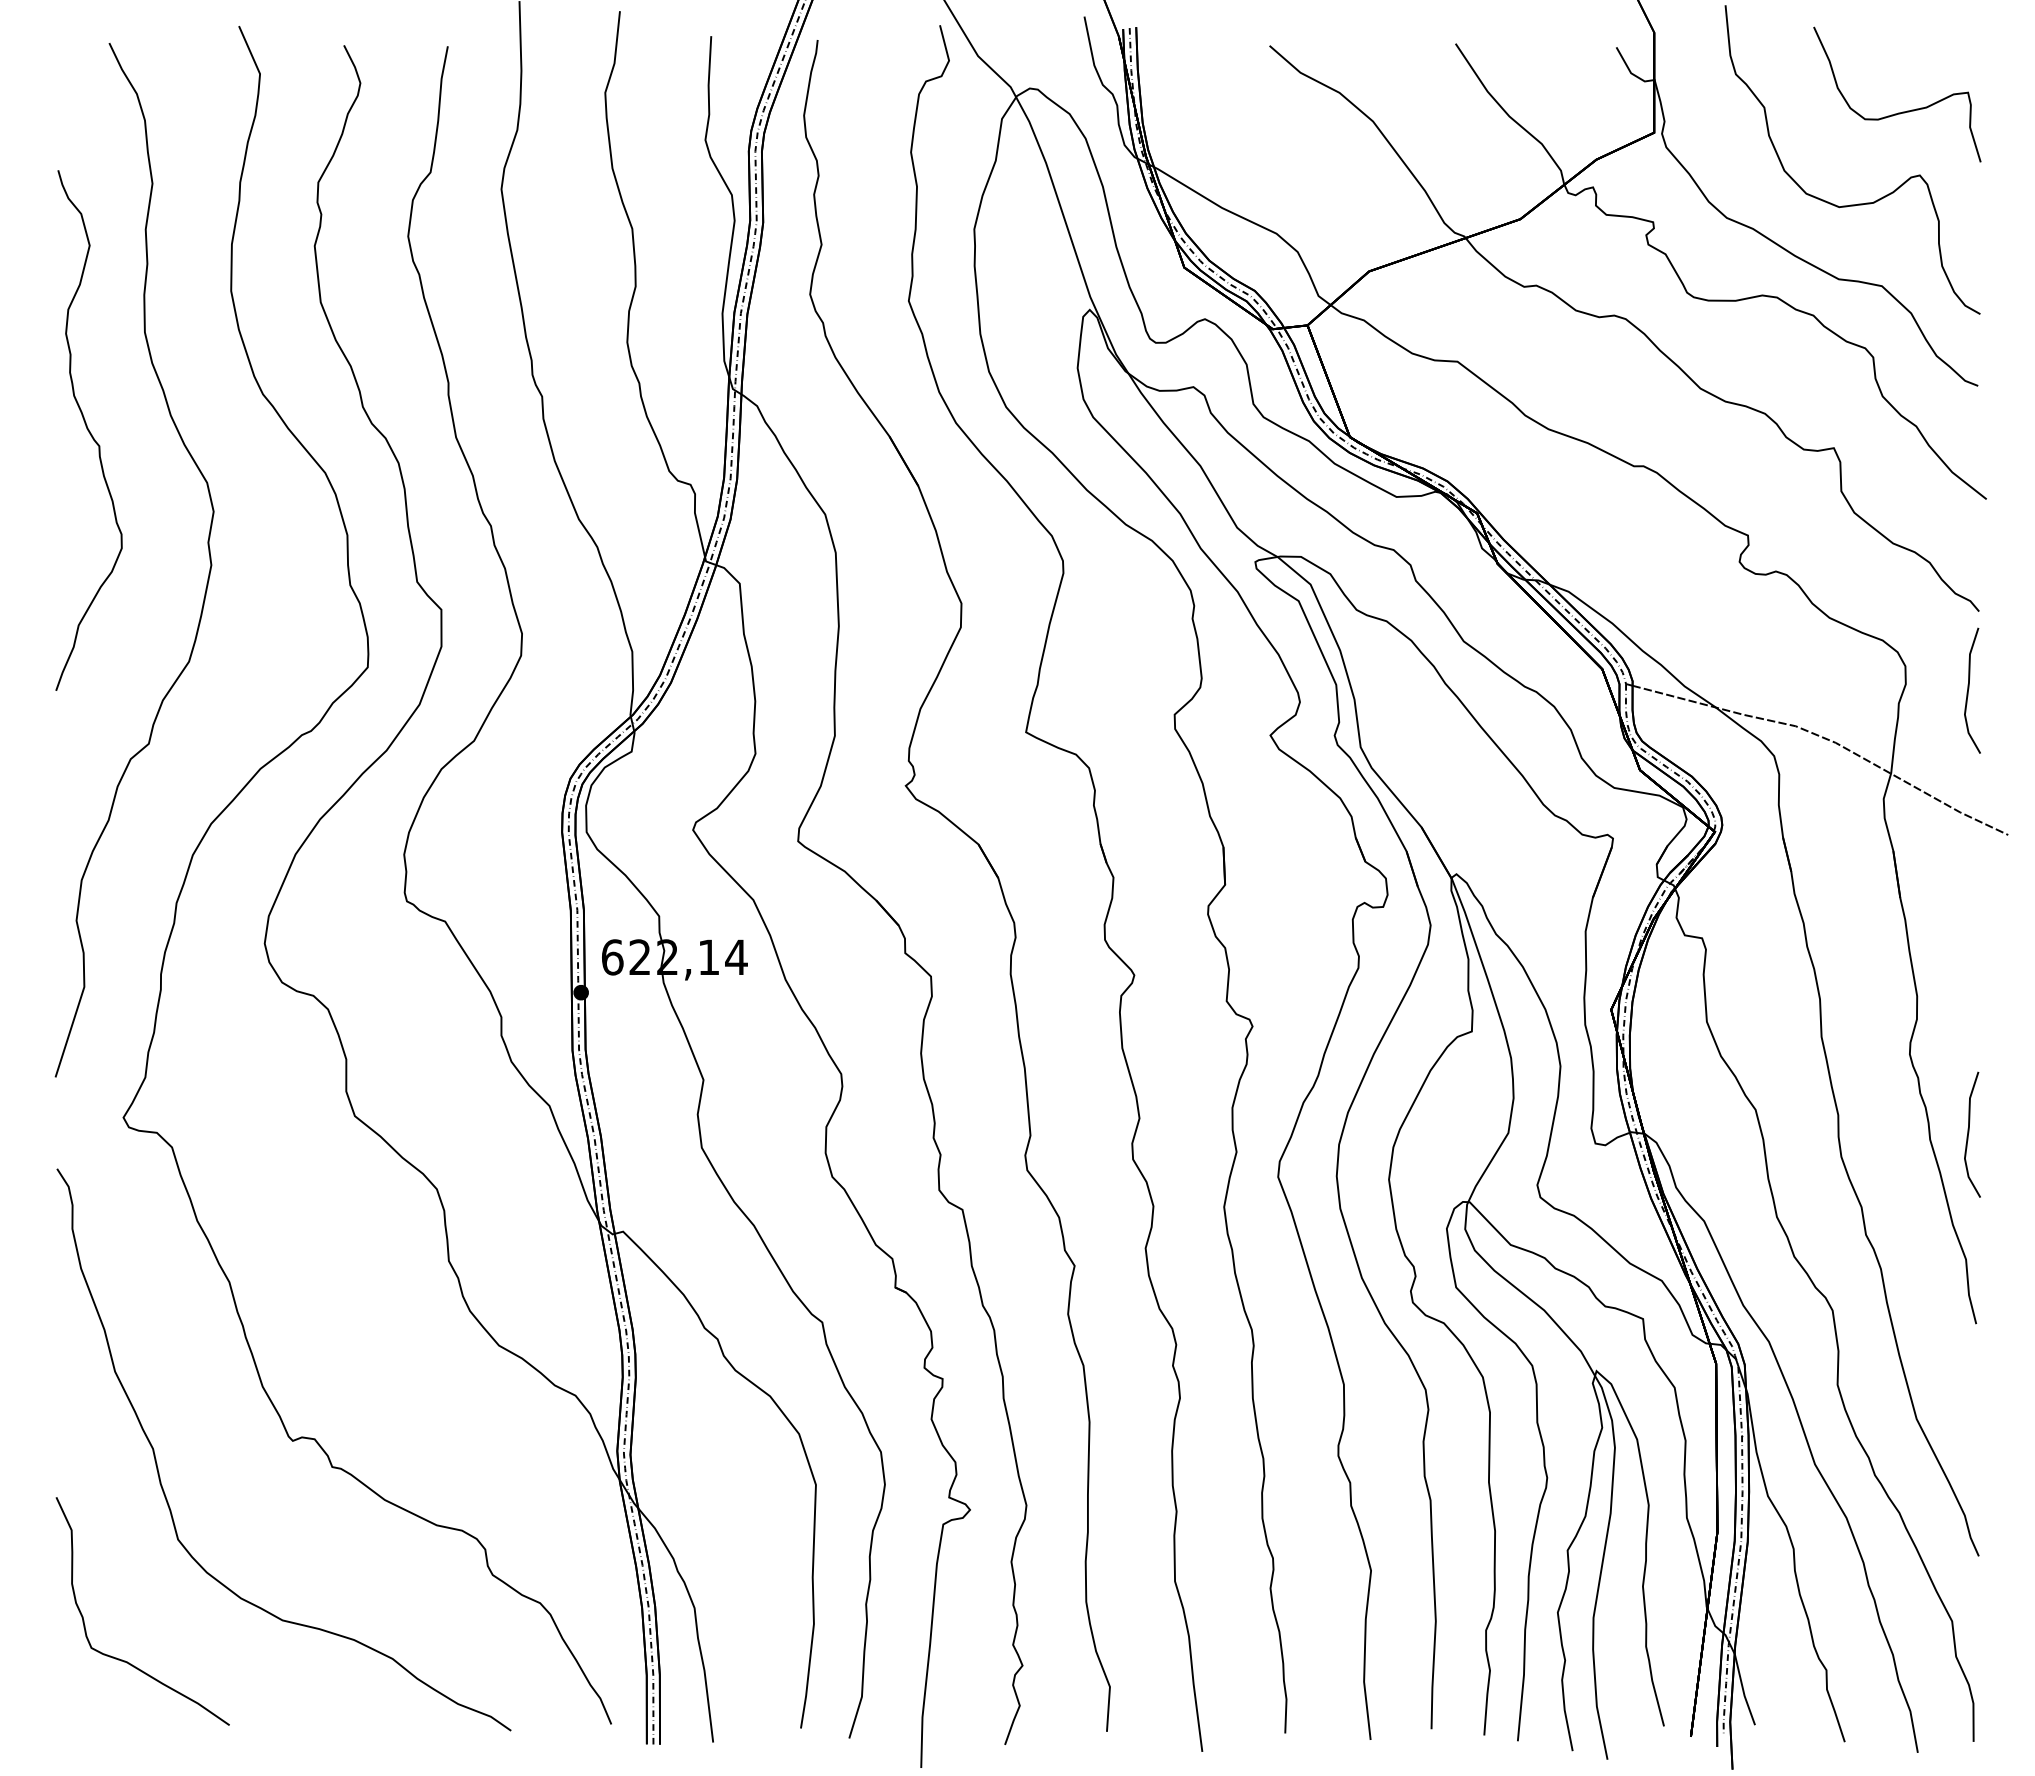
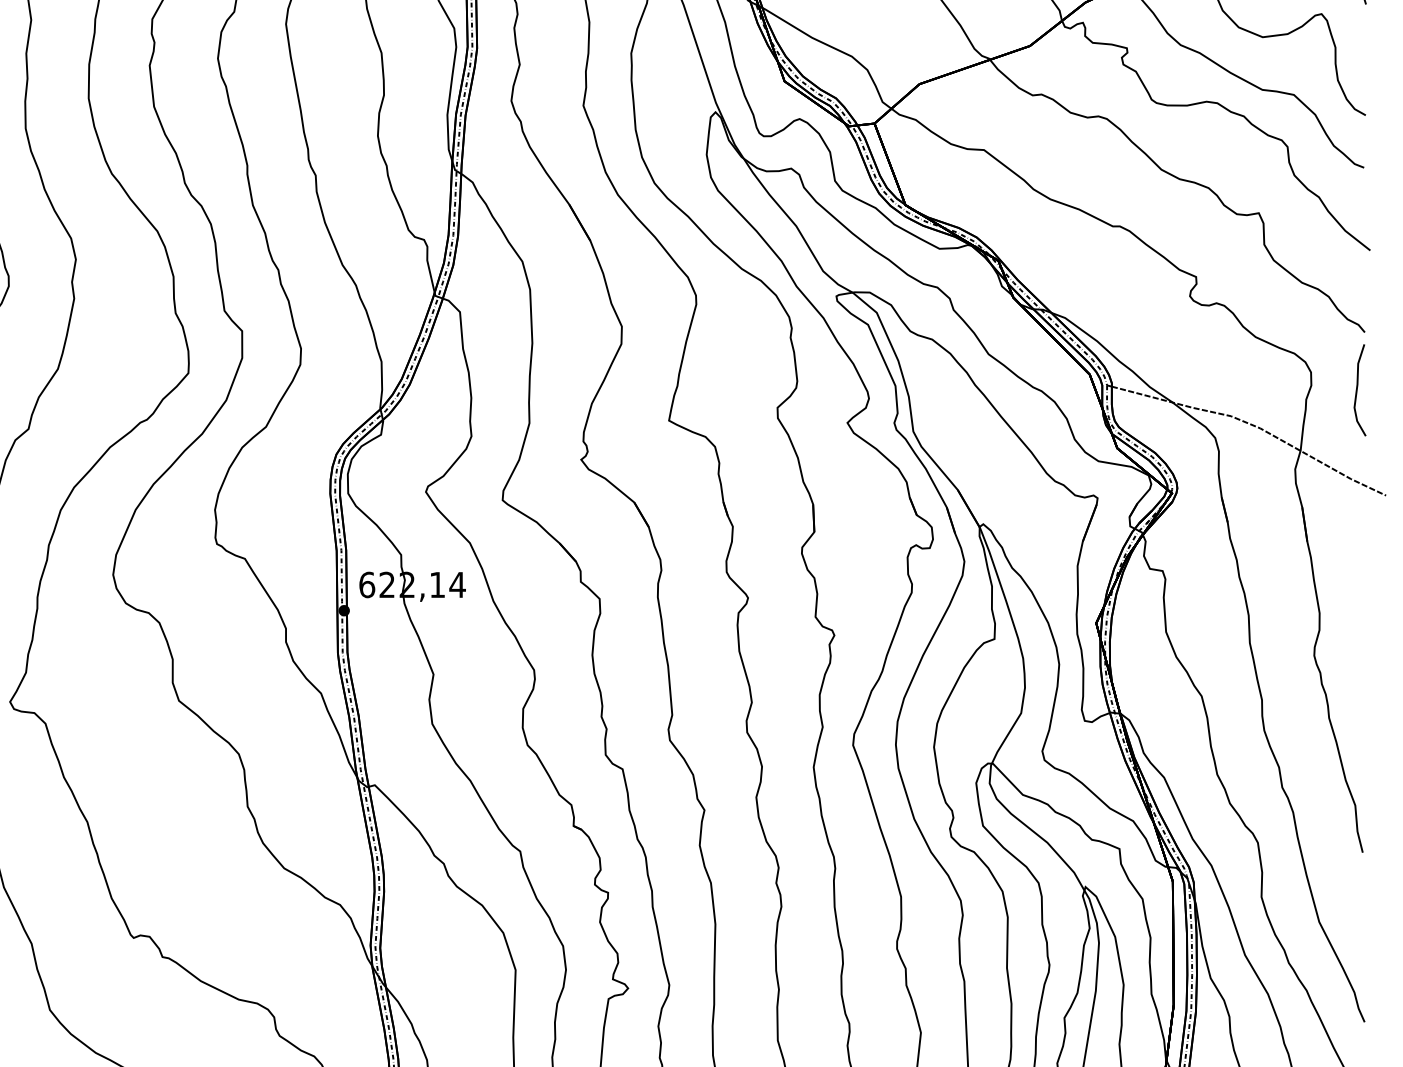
curve: (1969, 1132) -> (1357, 712), removed

